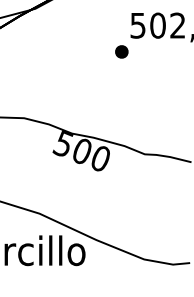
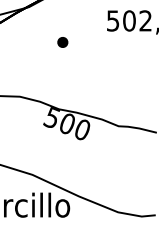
part: (121, 51) -> (62, 42), moved

